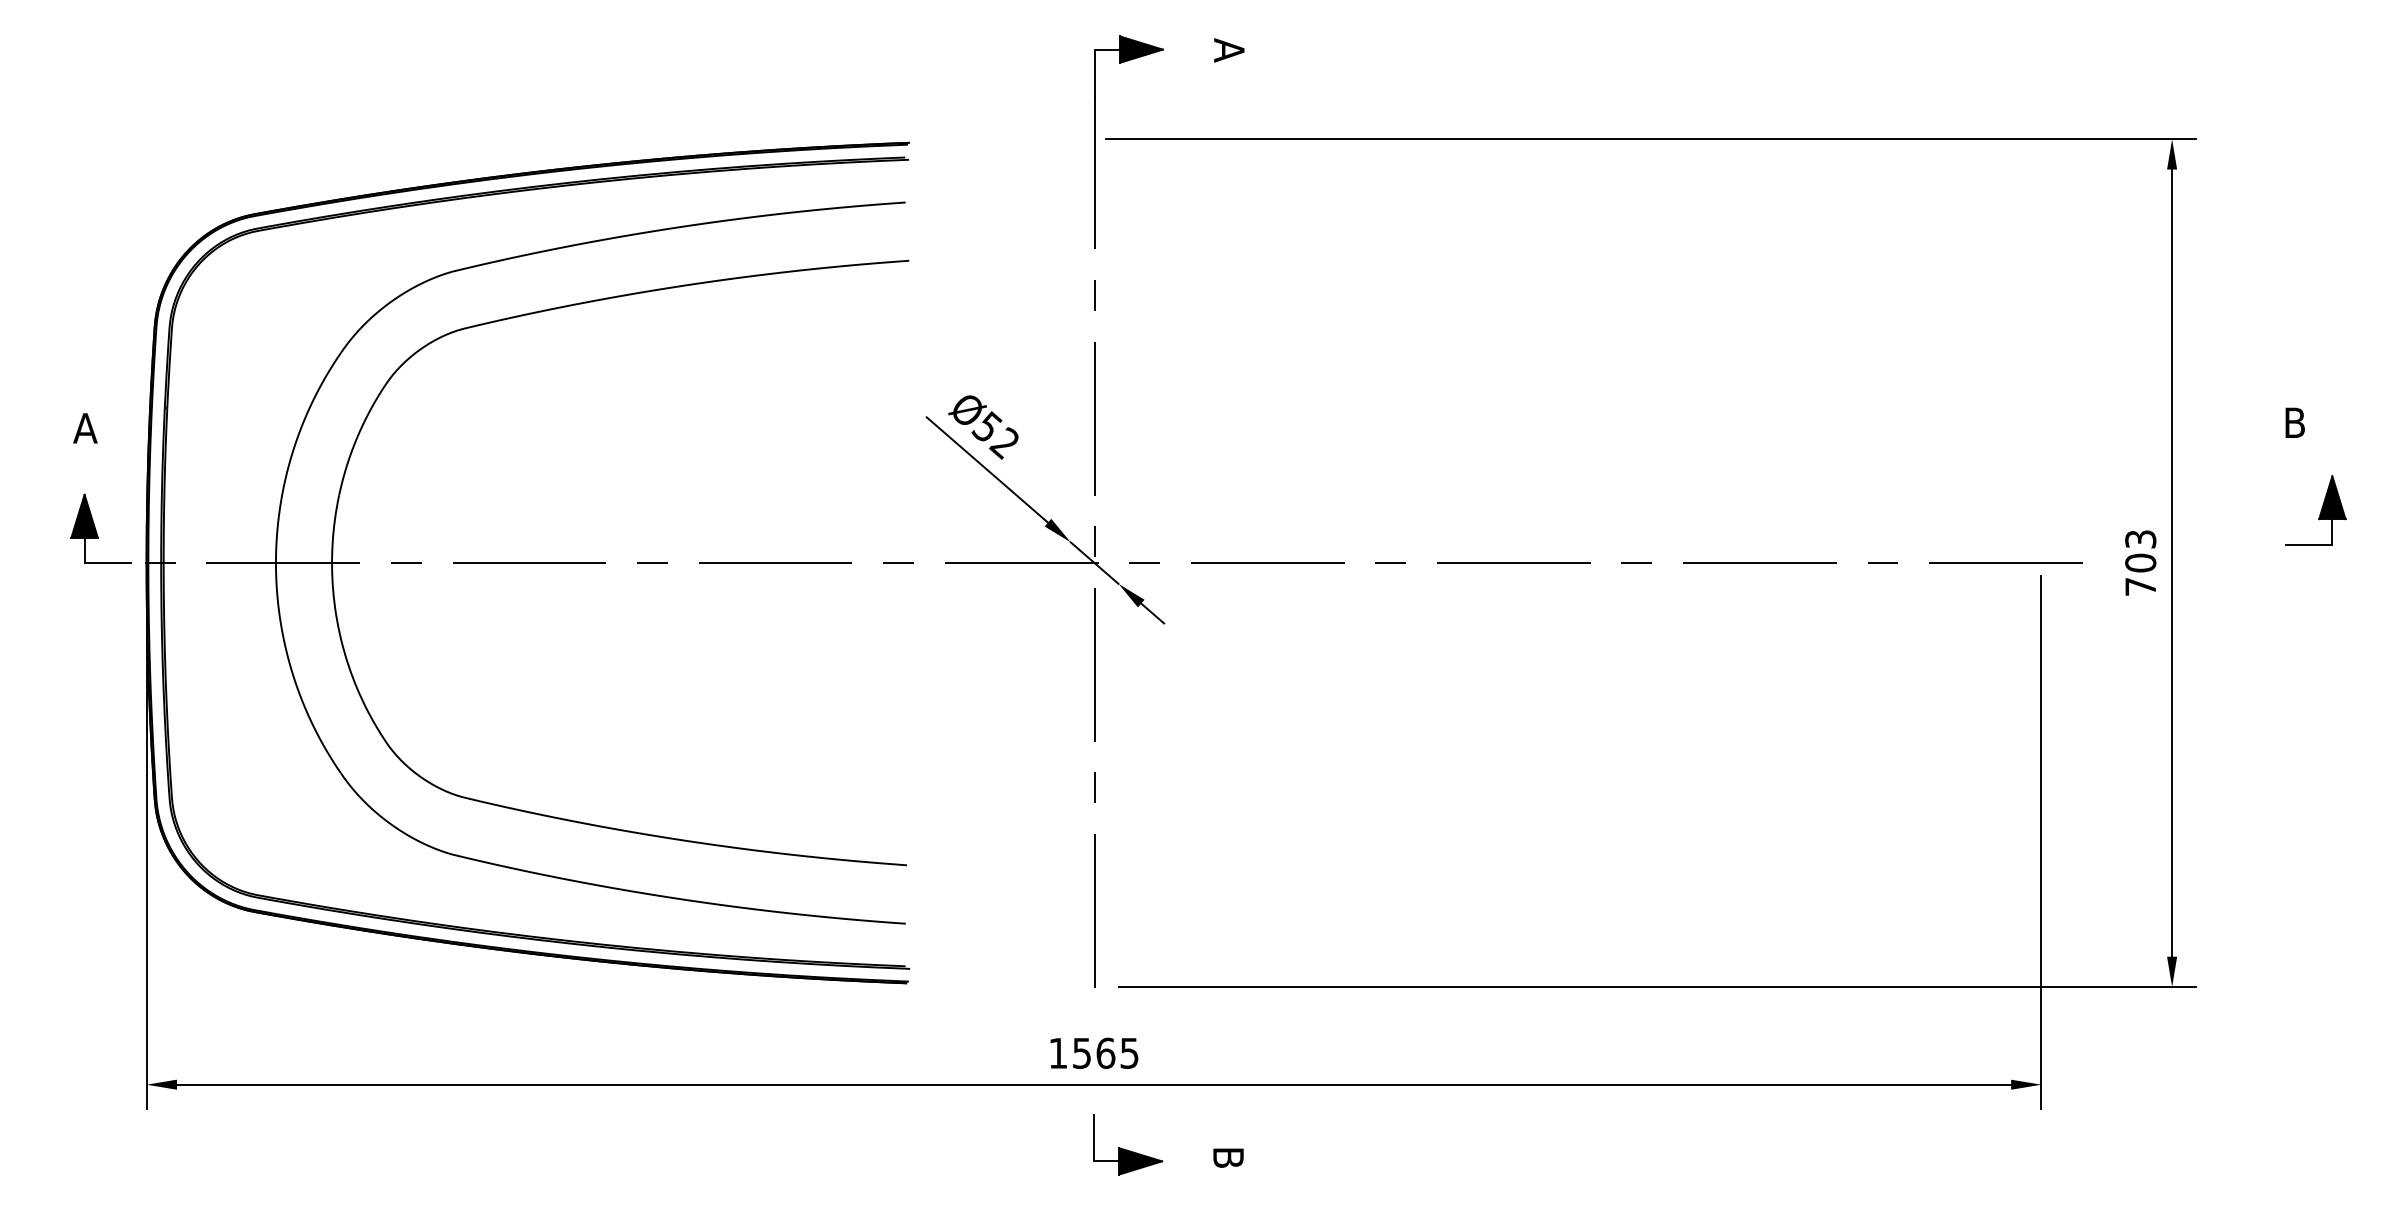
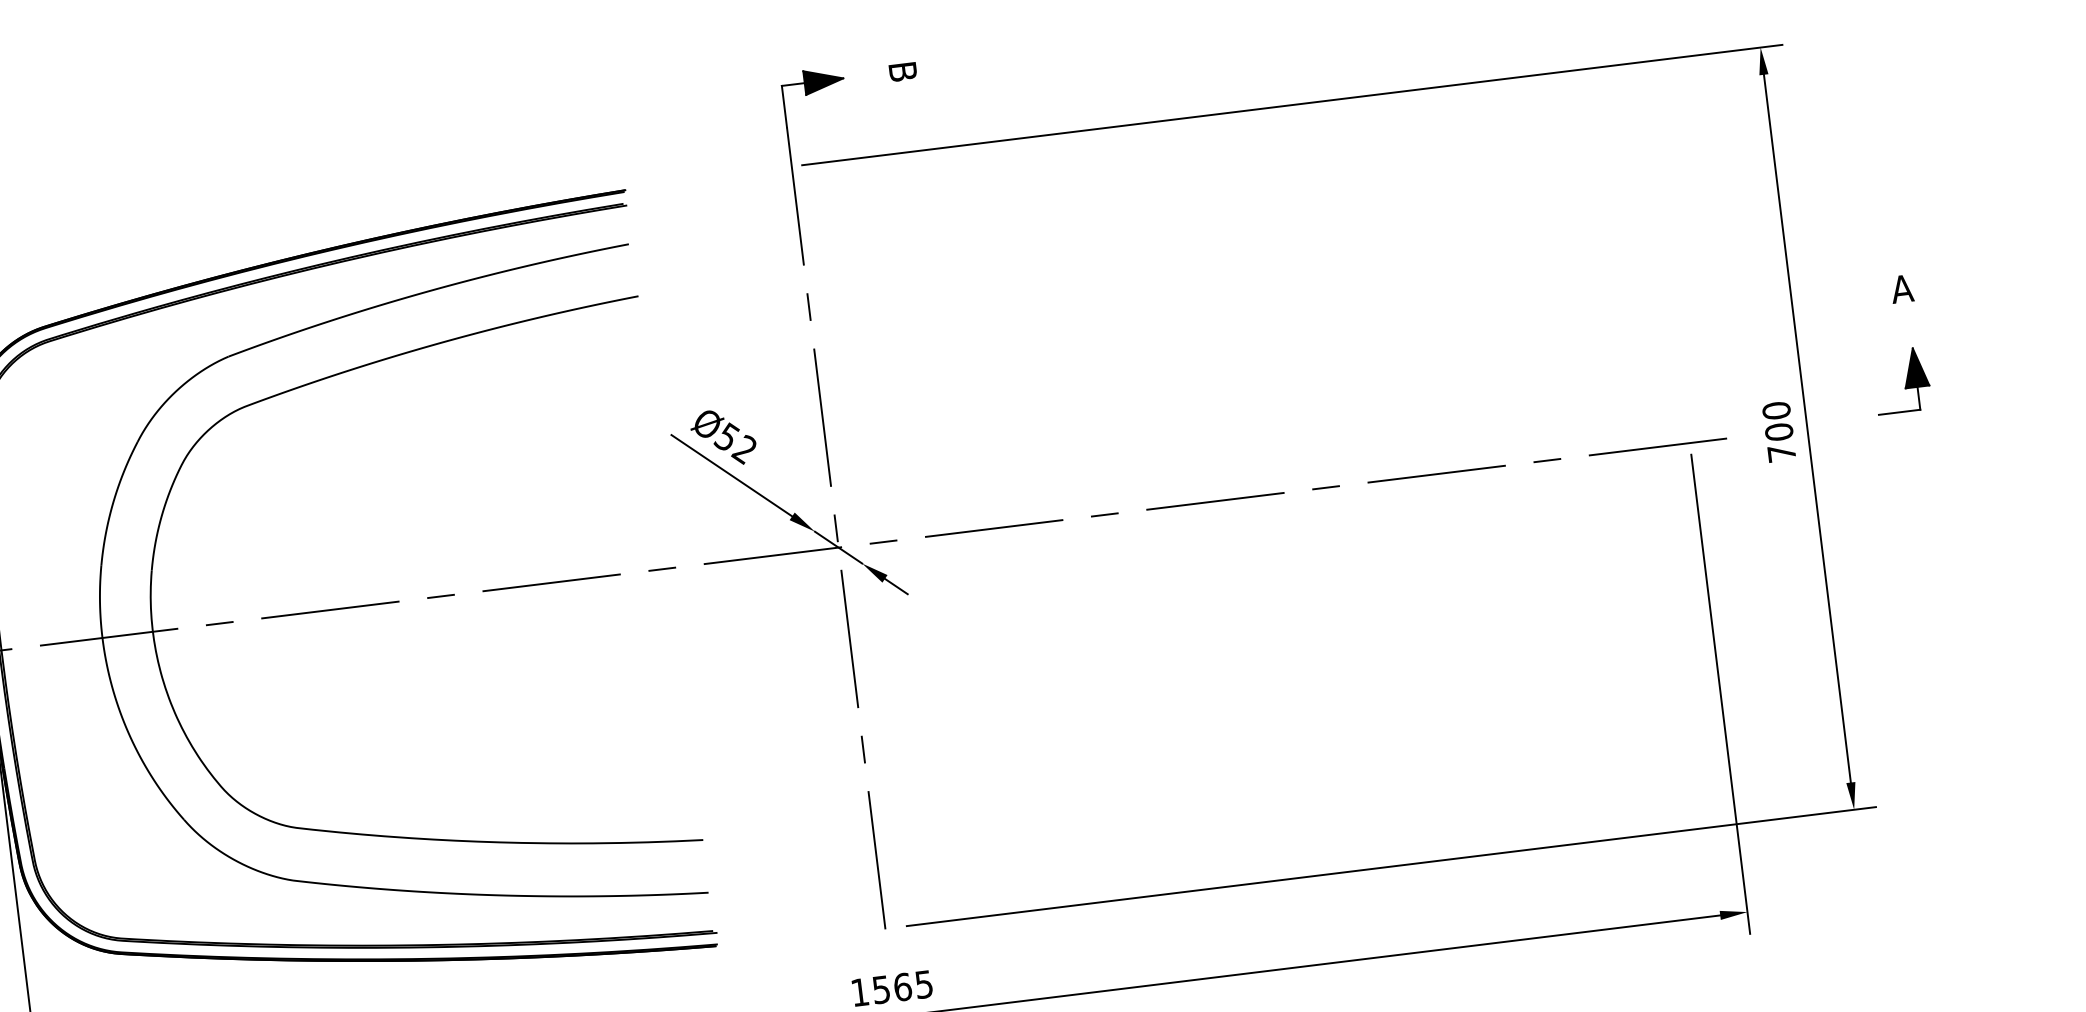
text: (1229, 50) -> (903, 71), A -> B
text: (2294, 422) -> (1901, 288), B -> A
part: (2315, 510) -> (1901, 380), moved
text: (2140, 539) -> (1776, 410), 703 -> 700

